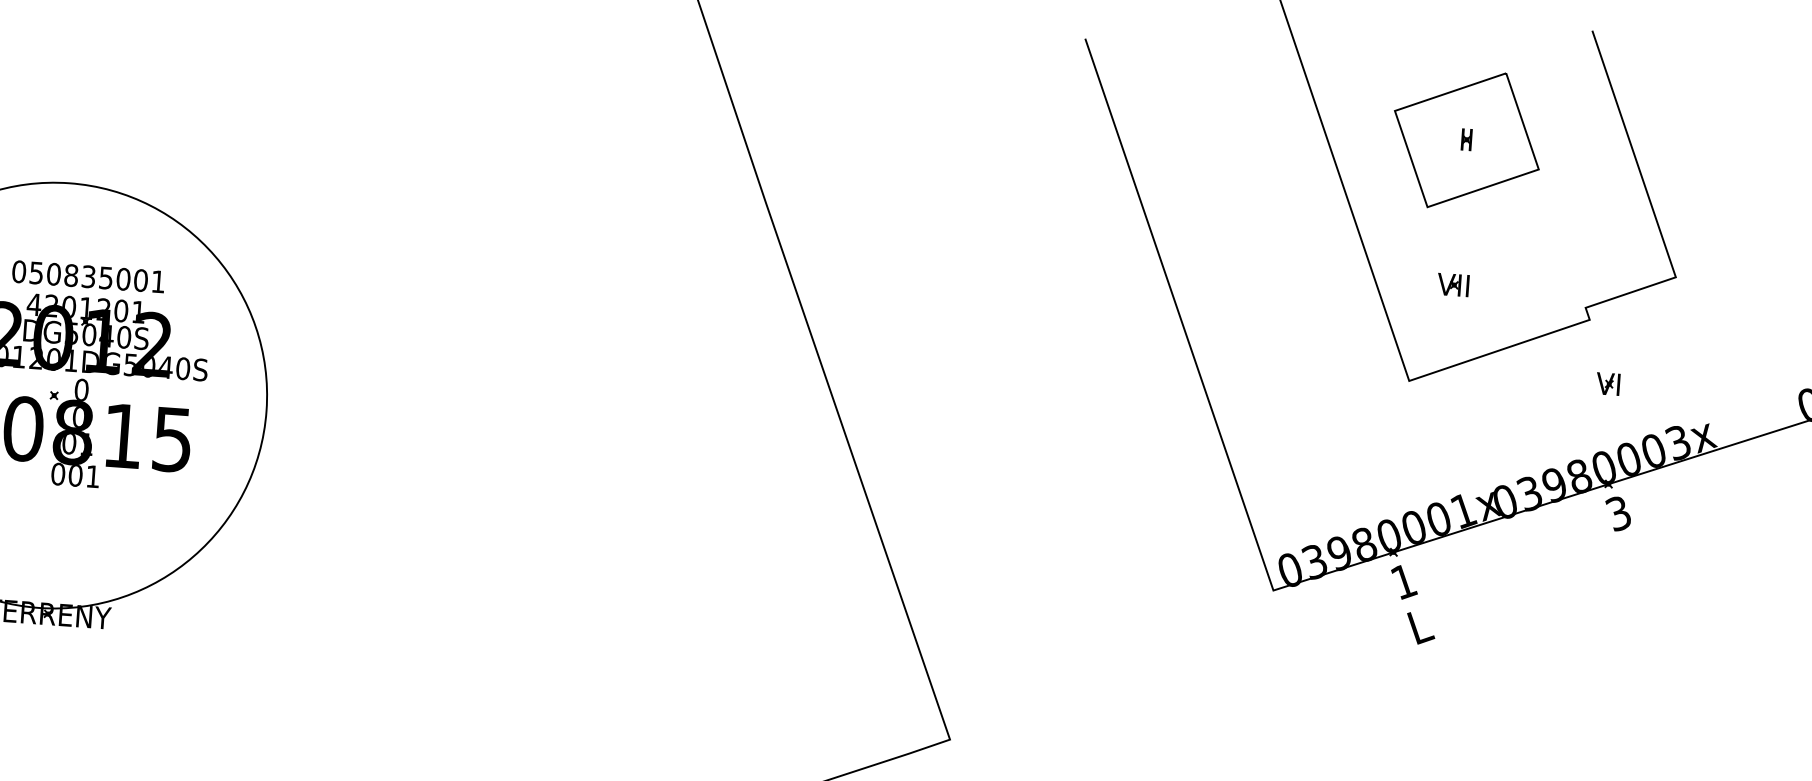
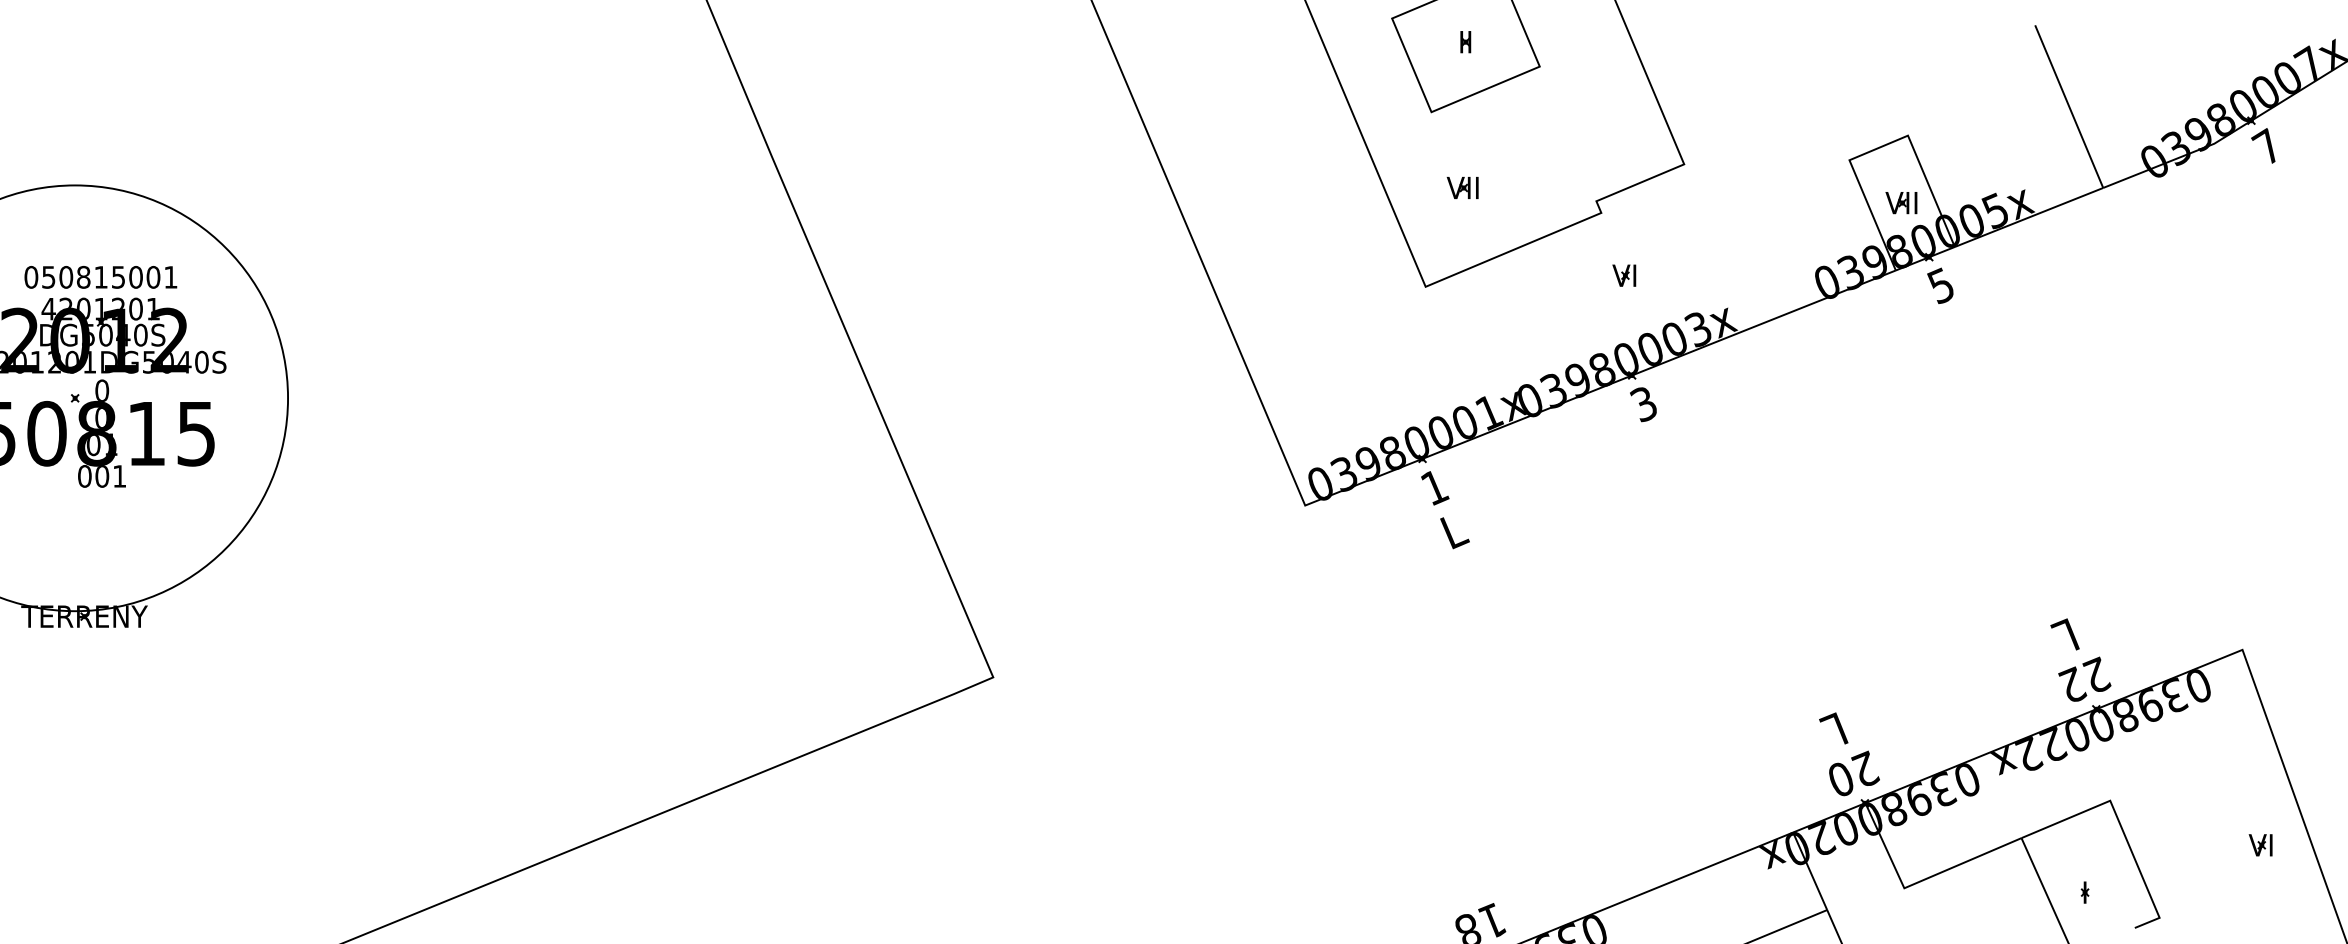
text: (88, 275) -> (100, 276), 050835001 -> 050815001

